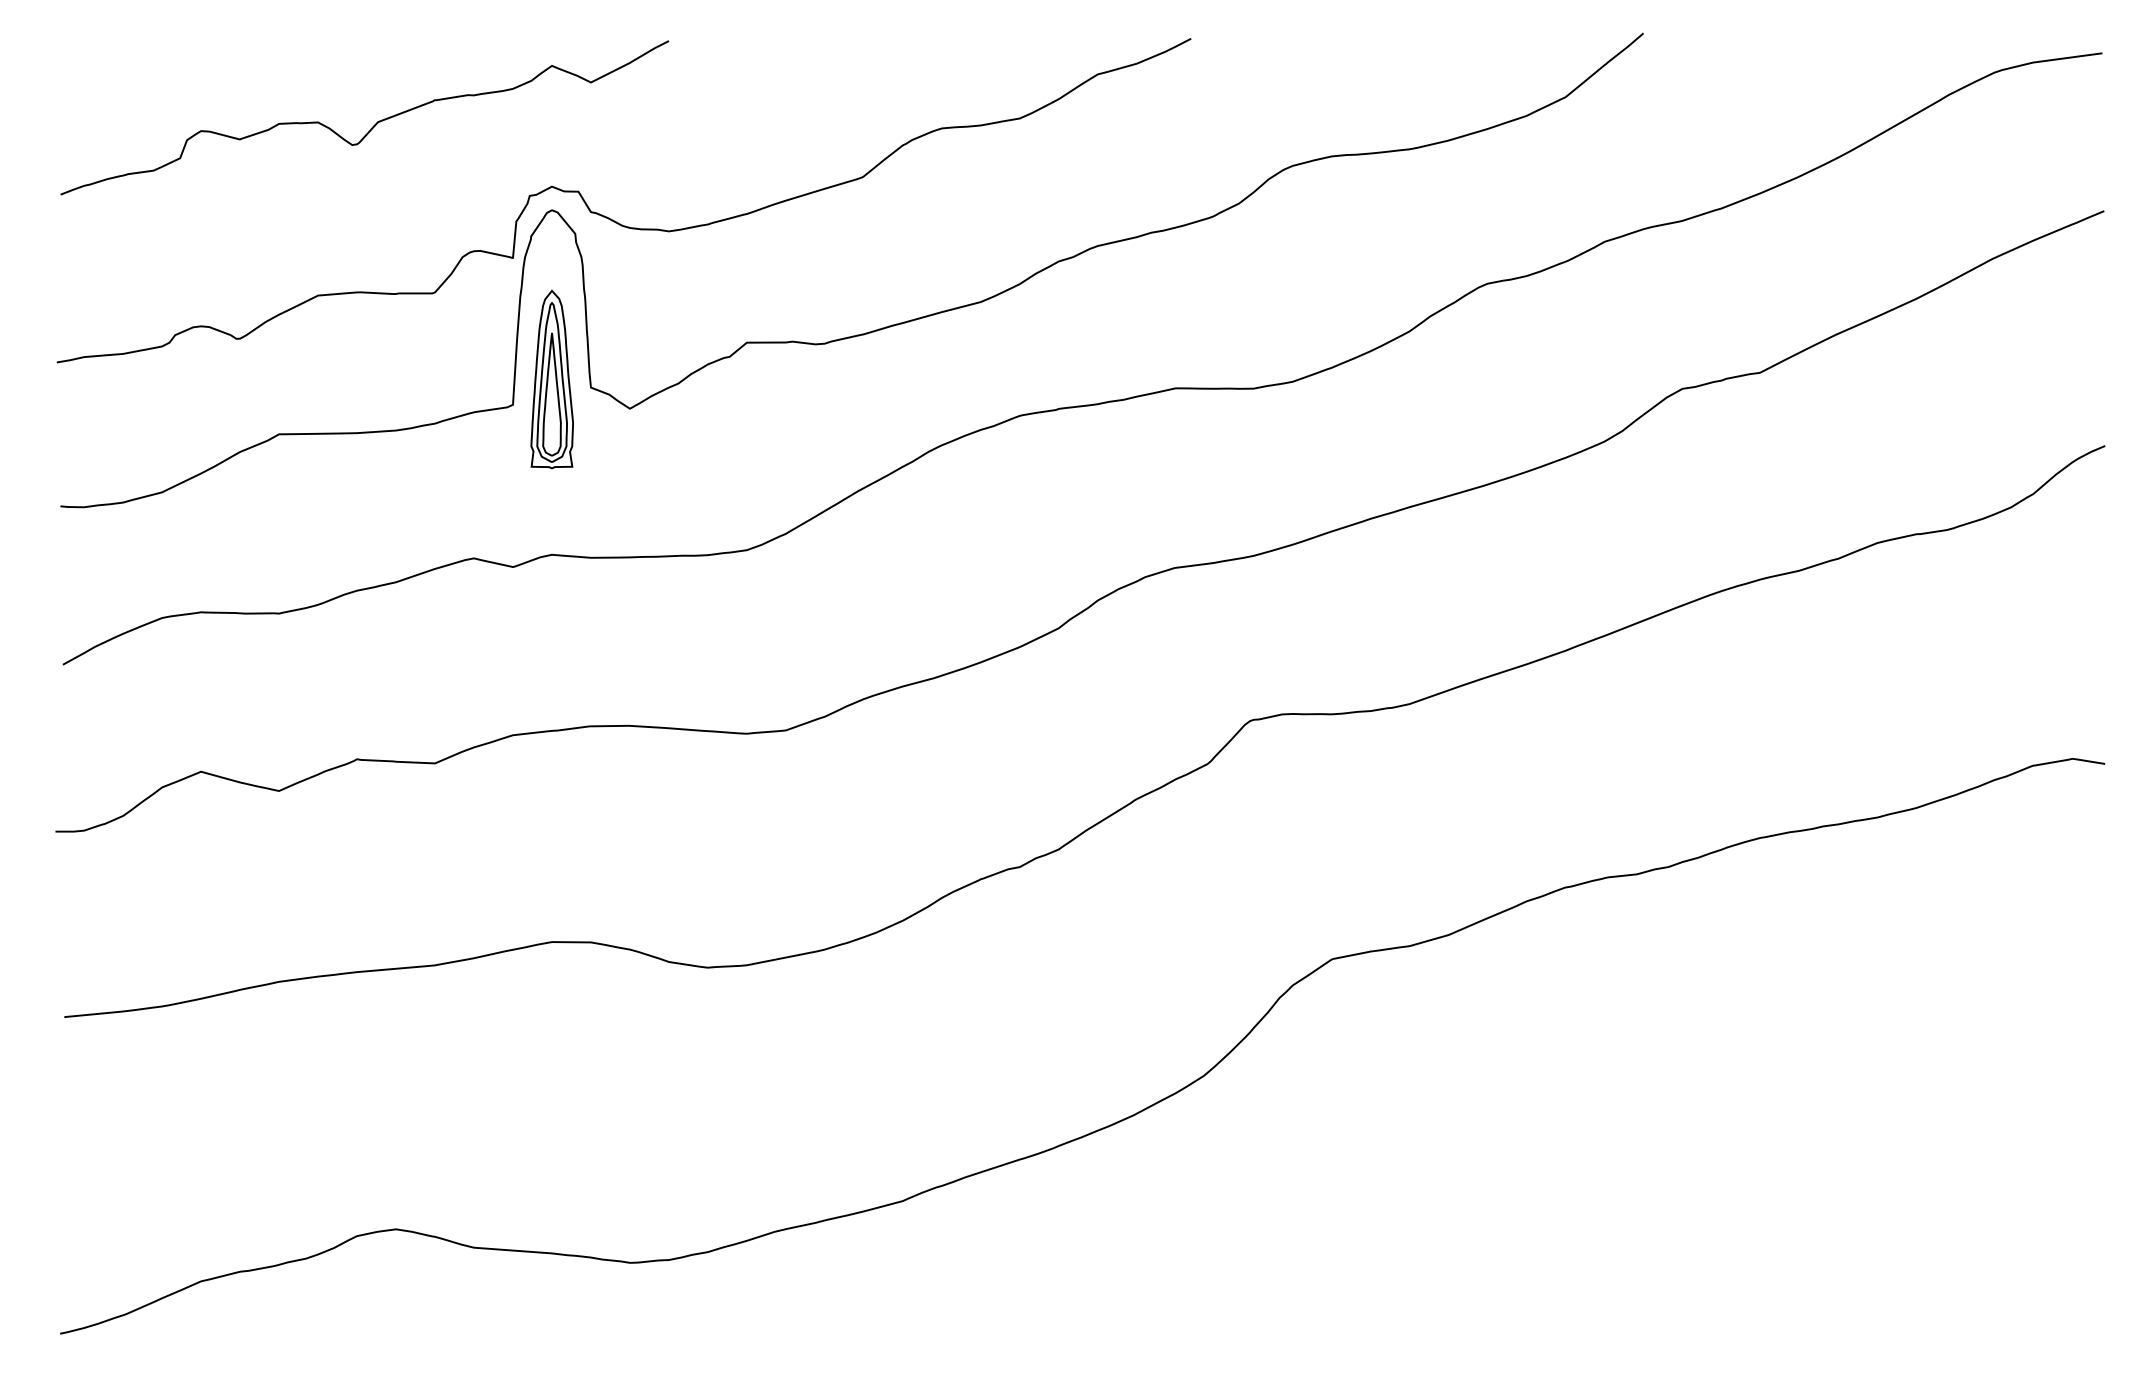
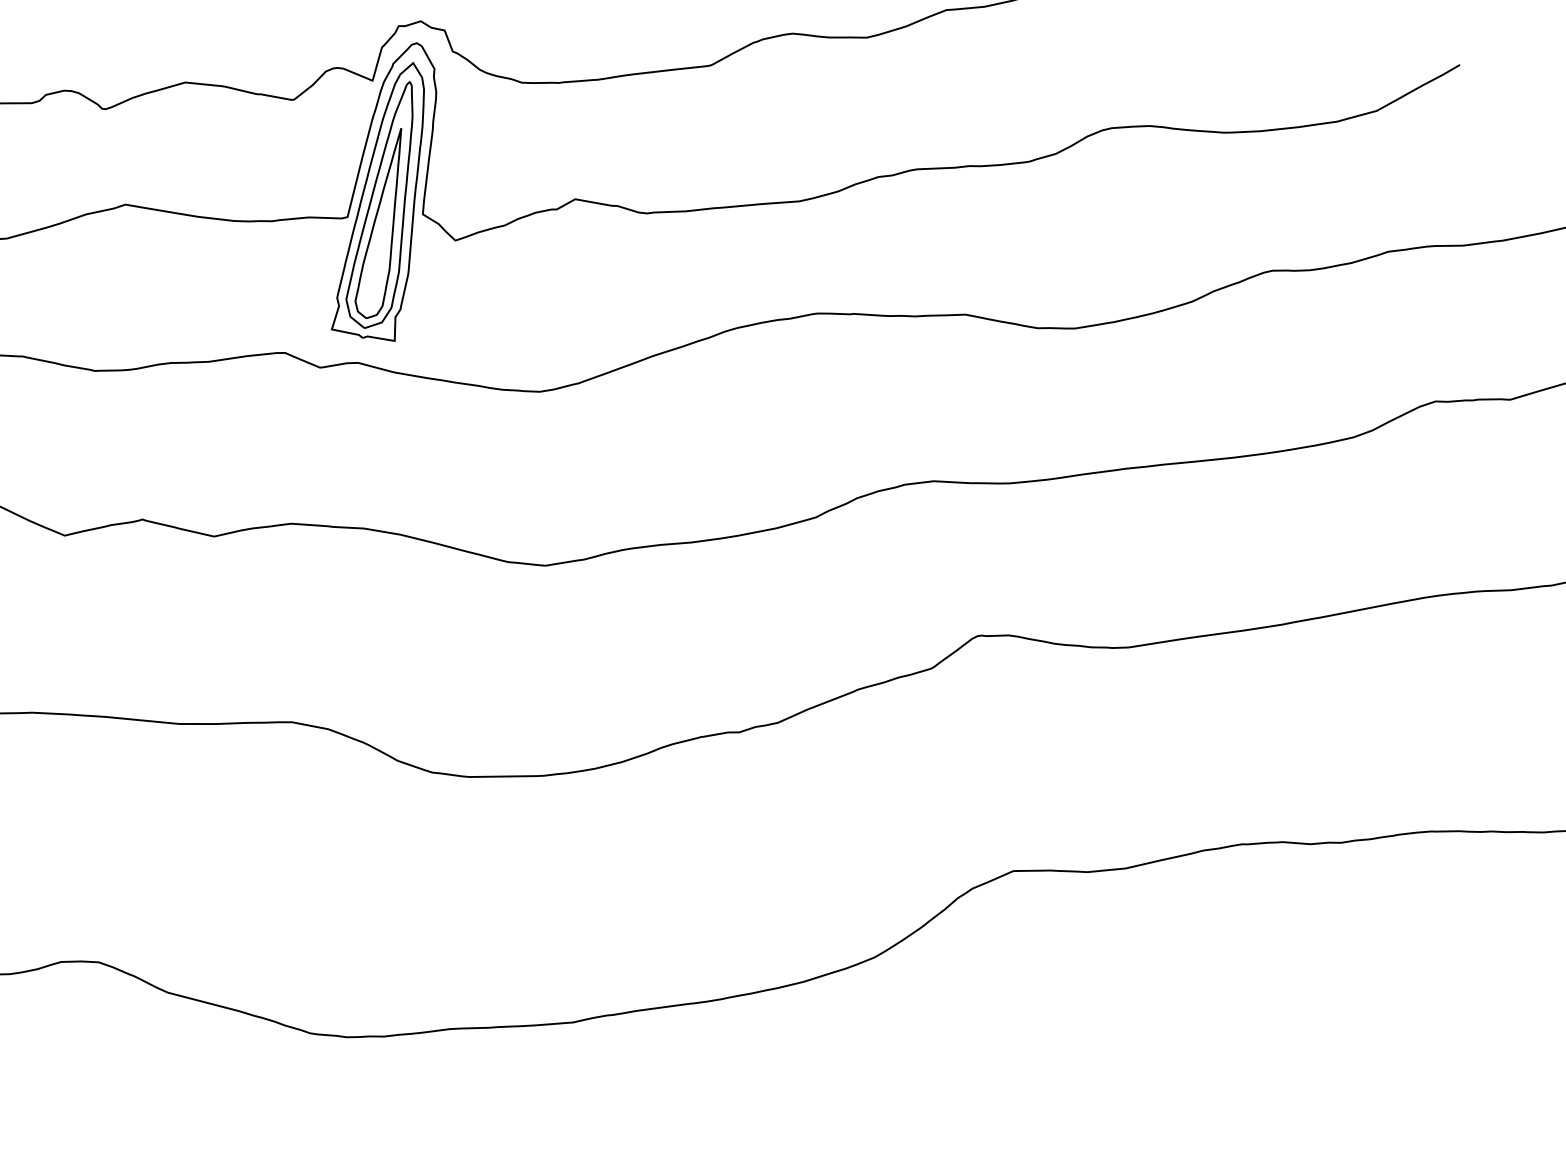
part: (551, 379) -> (387, 200), size x1.67

